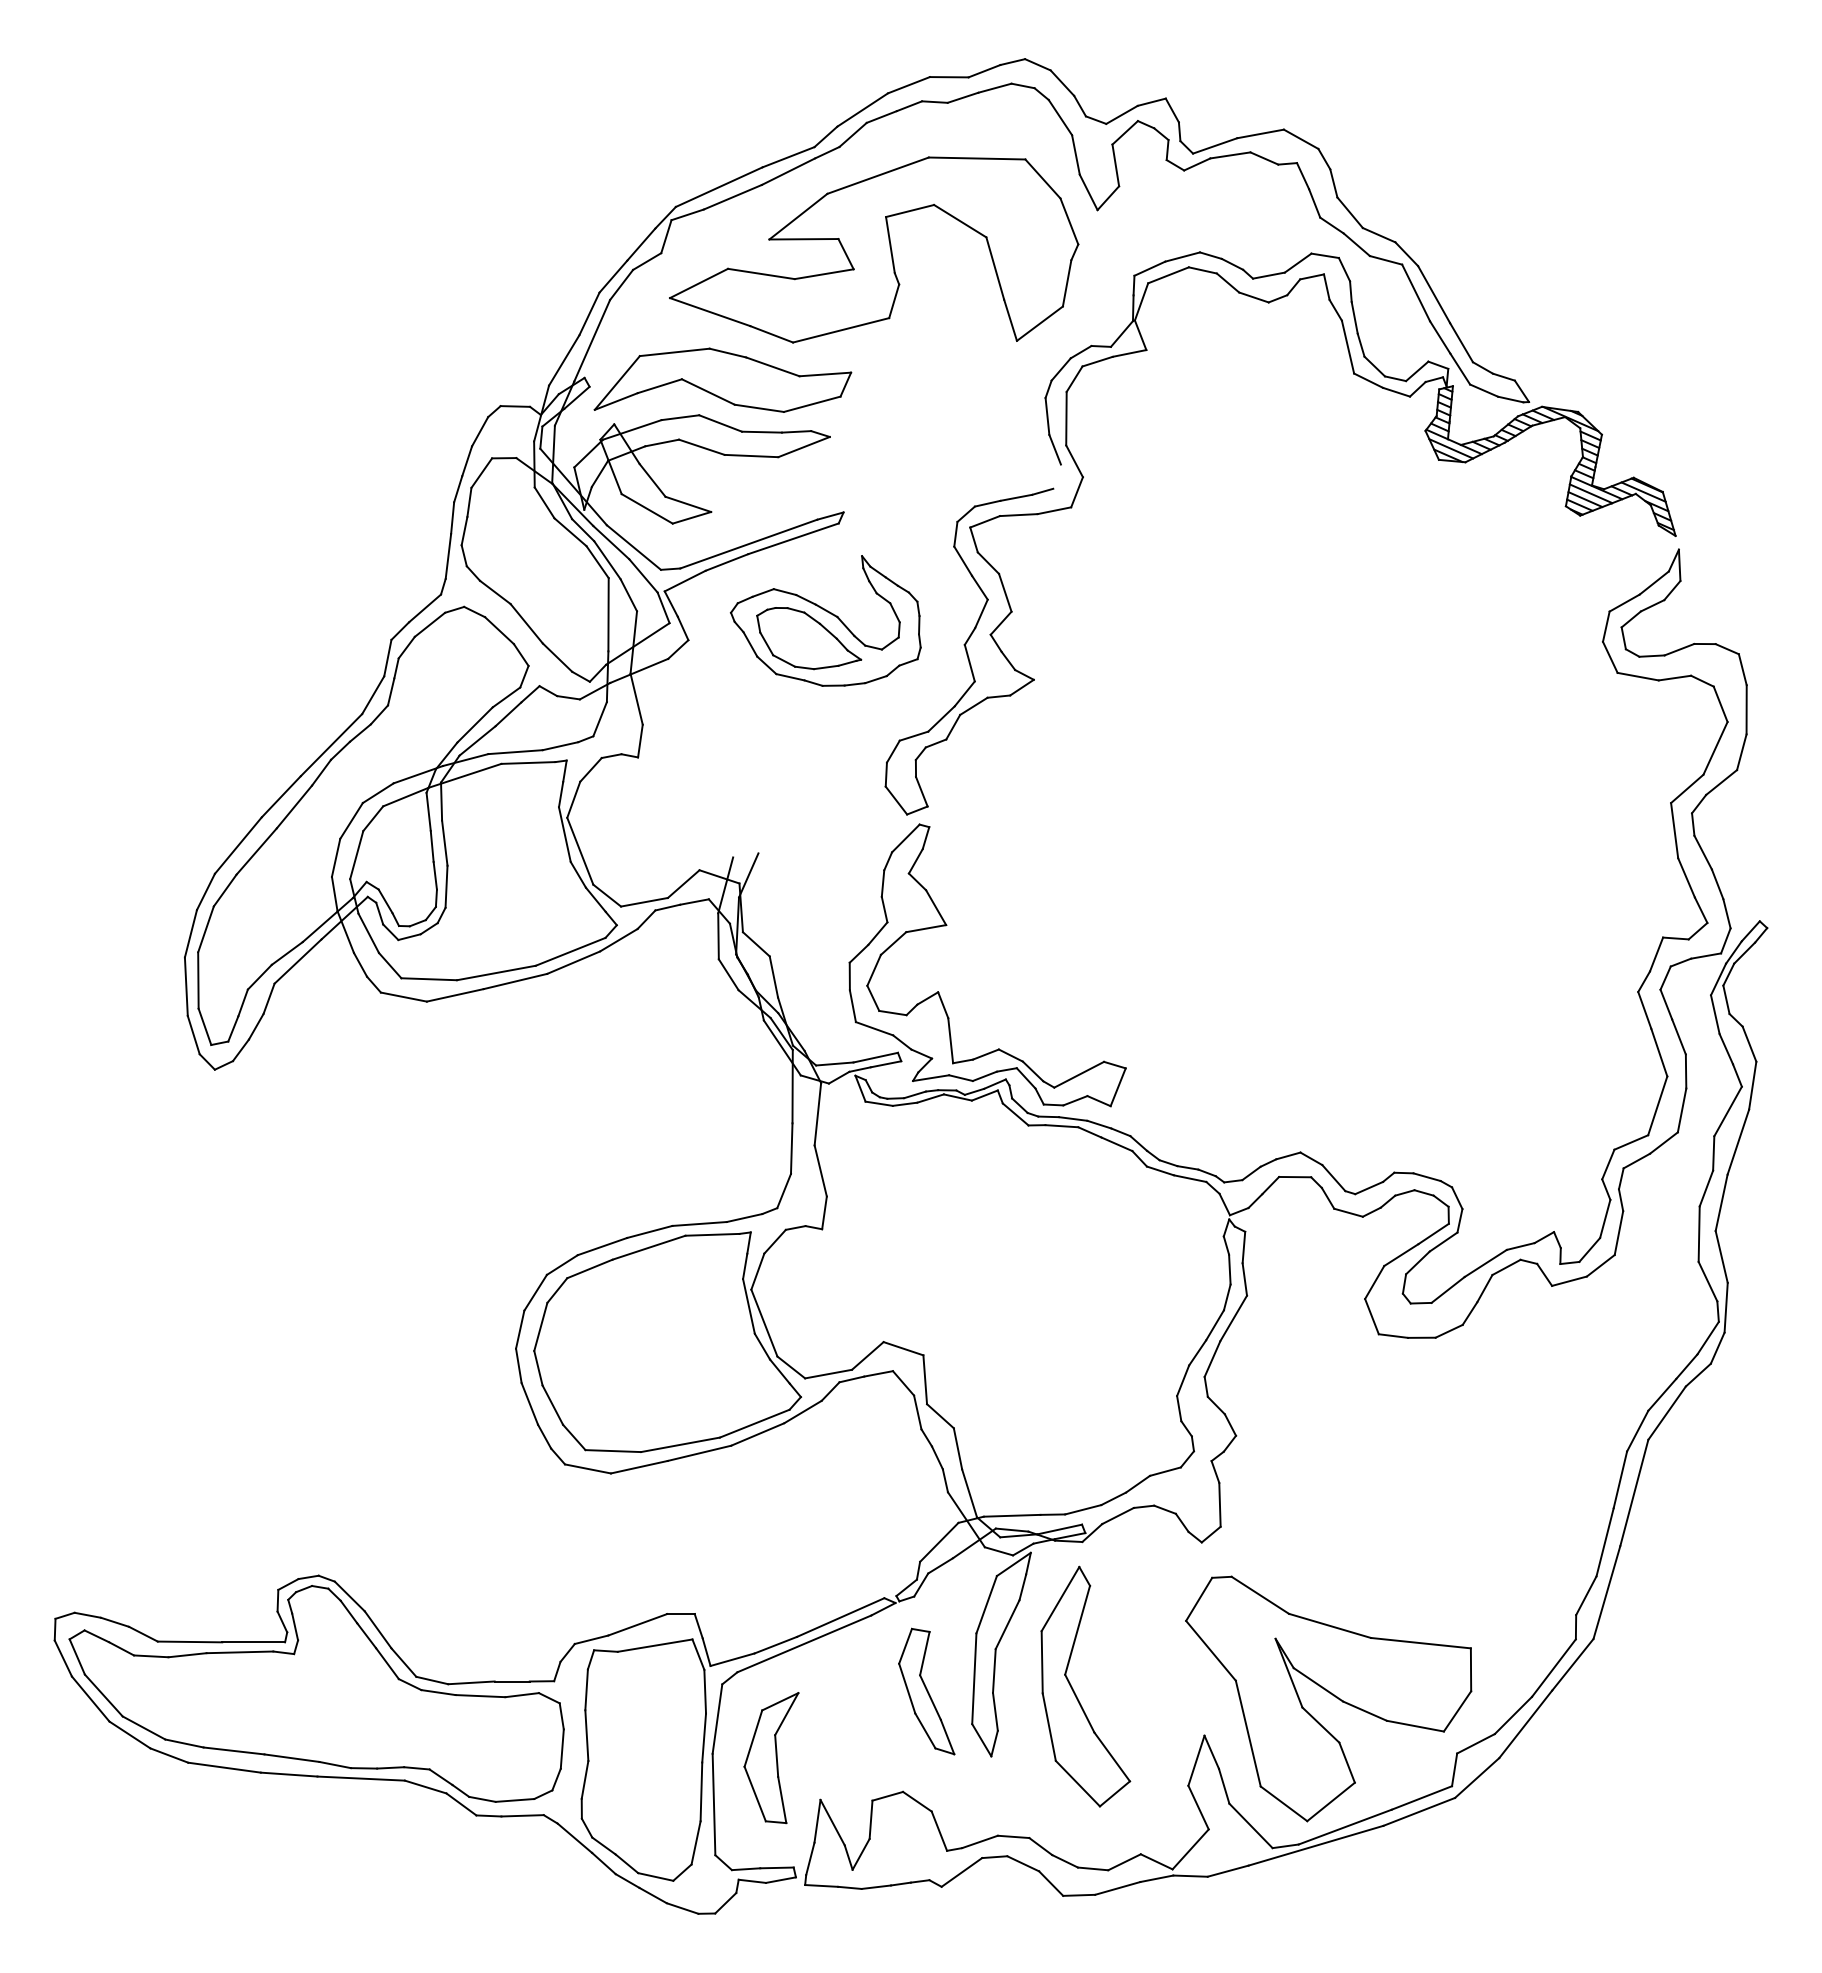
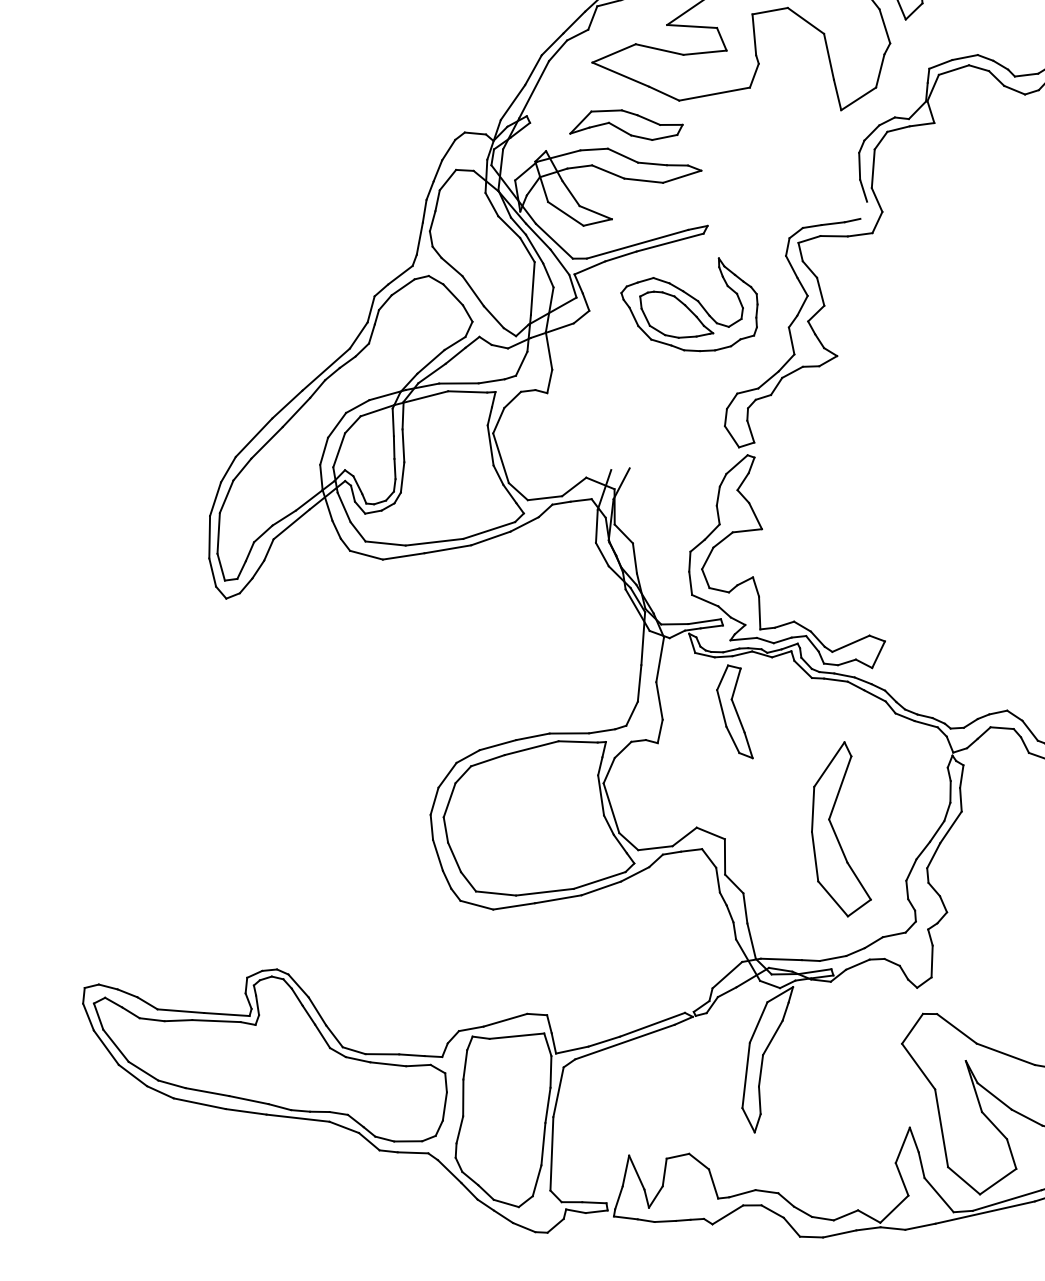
part: (722, 379) -> (626, 123), size x0.6
part: (926, 1691) -> (735, 711), moved
part: (1075, 1692) -> (835, 832), moved
part: (771, 1758) -> (595, 1123), removed

